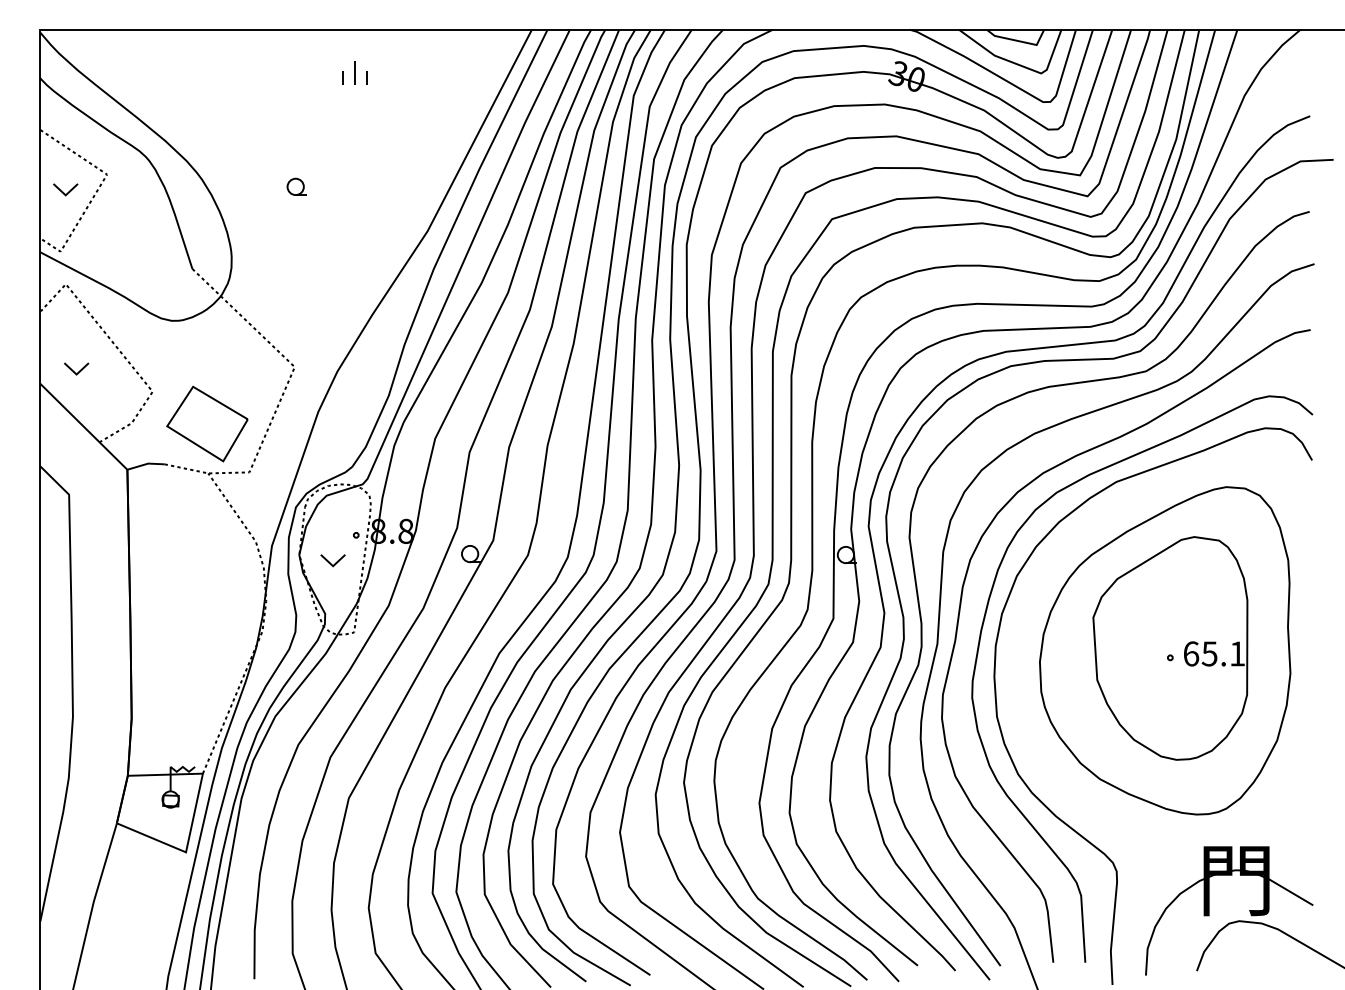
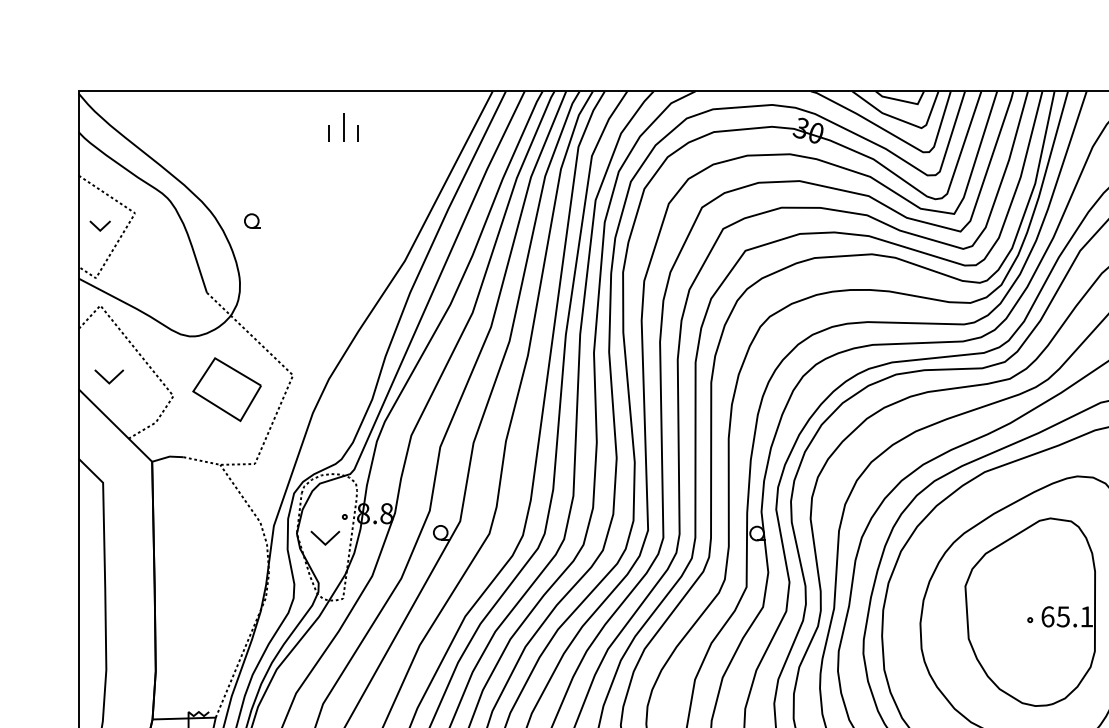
part: (354, 72) -> (343, 127), size x1.4
part: (296, 186) -> (252, 220), moved
part: (76, 368) -> (109, 376), size x1.4
part: (207, 423) -> (227, 389), moved
part: (332, 560) -> (324, 538), size x1.4

